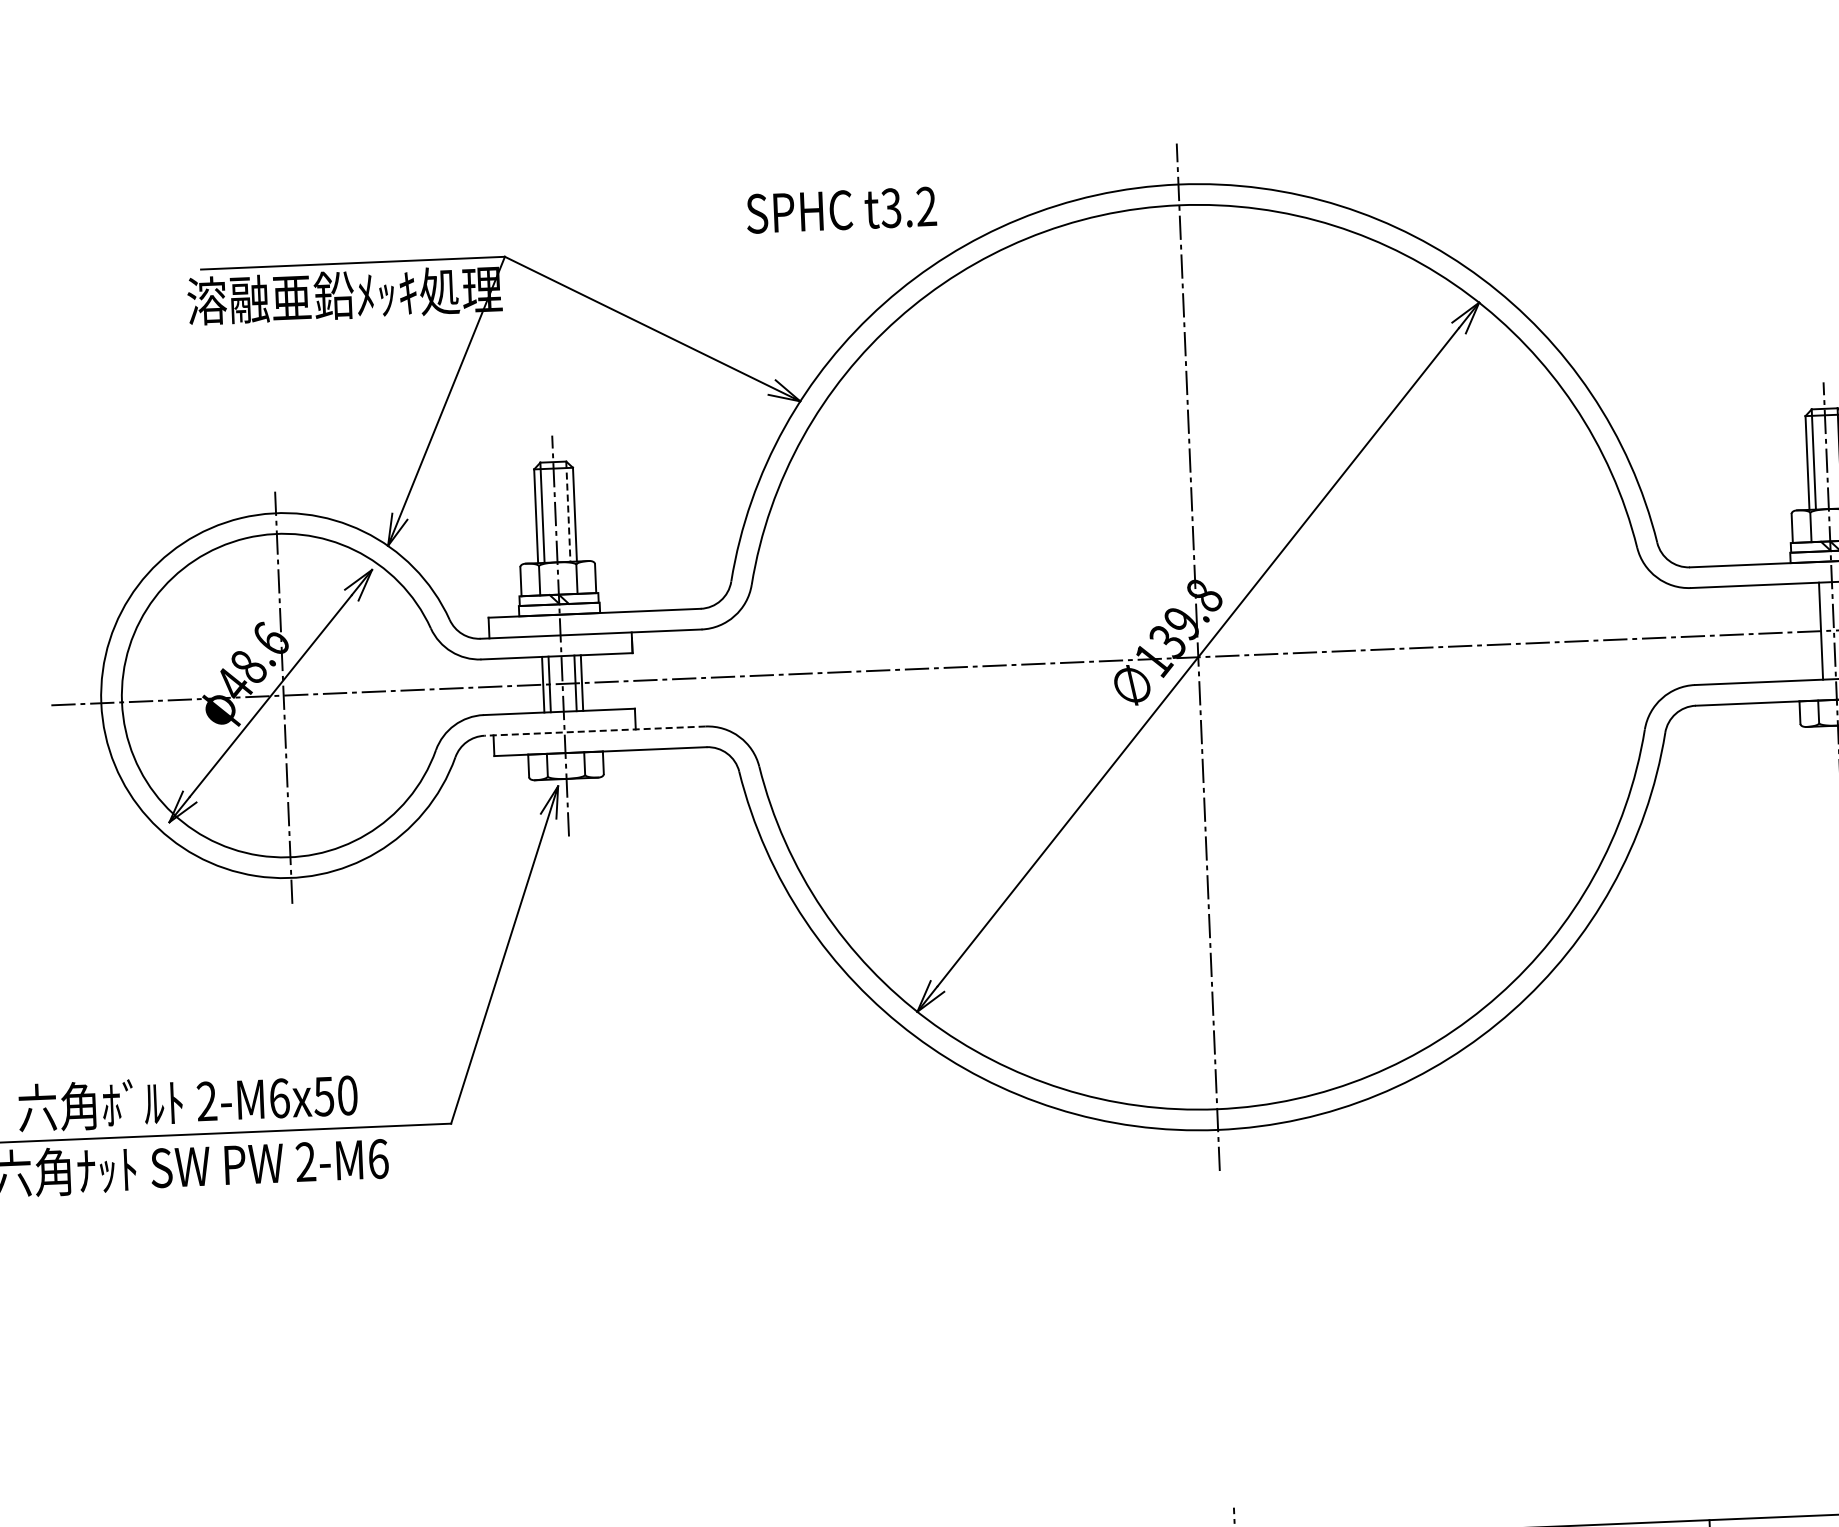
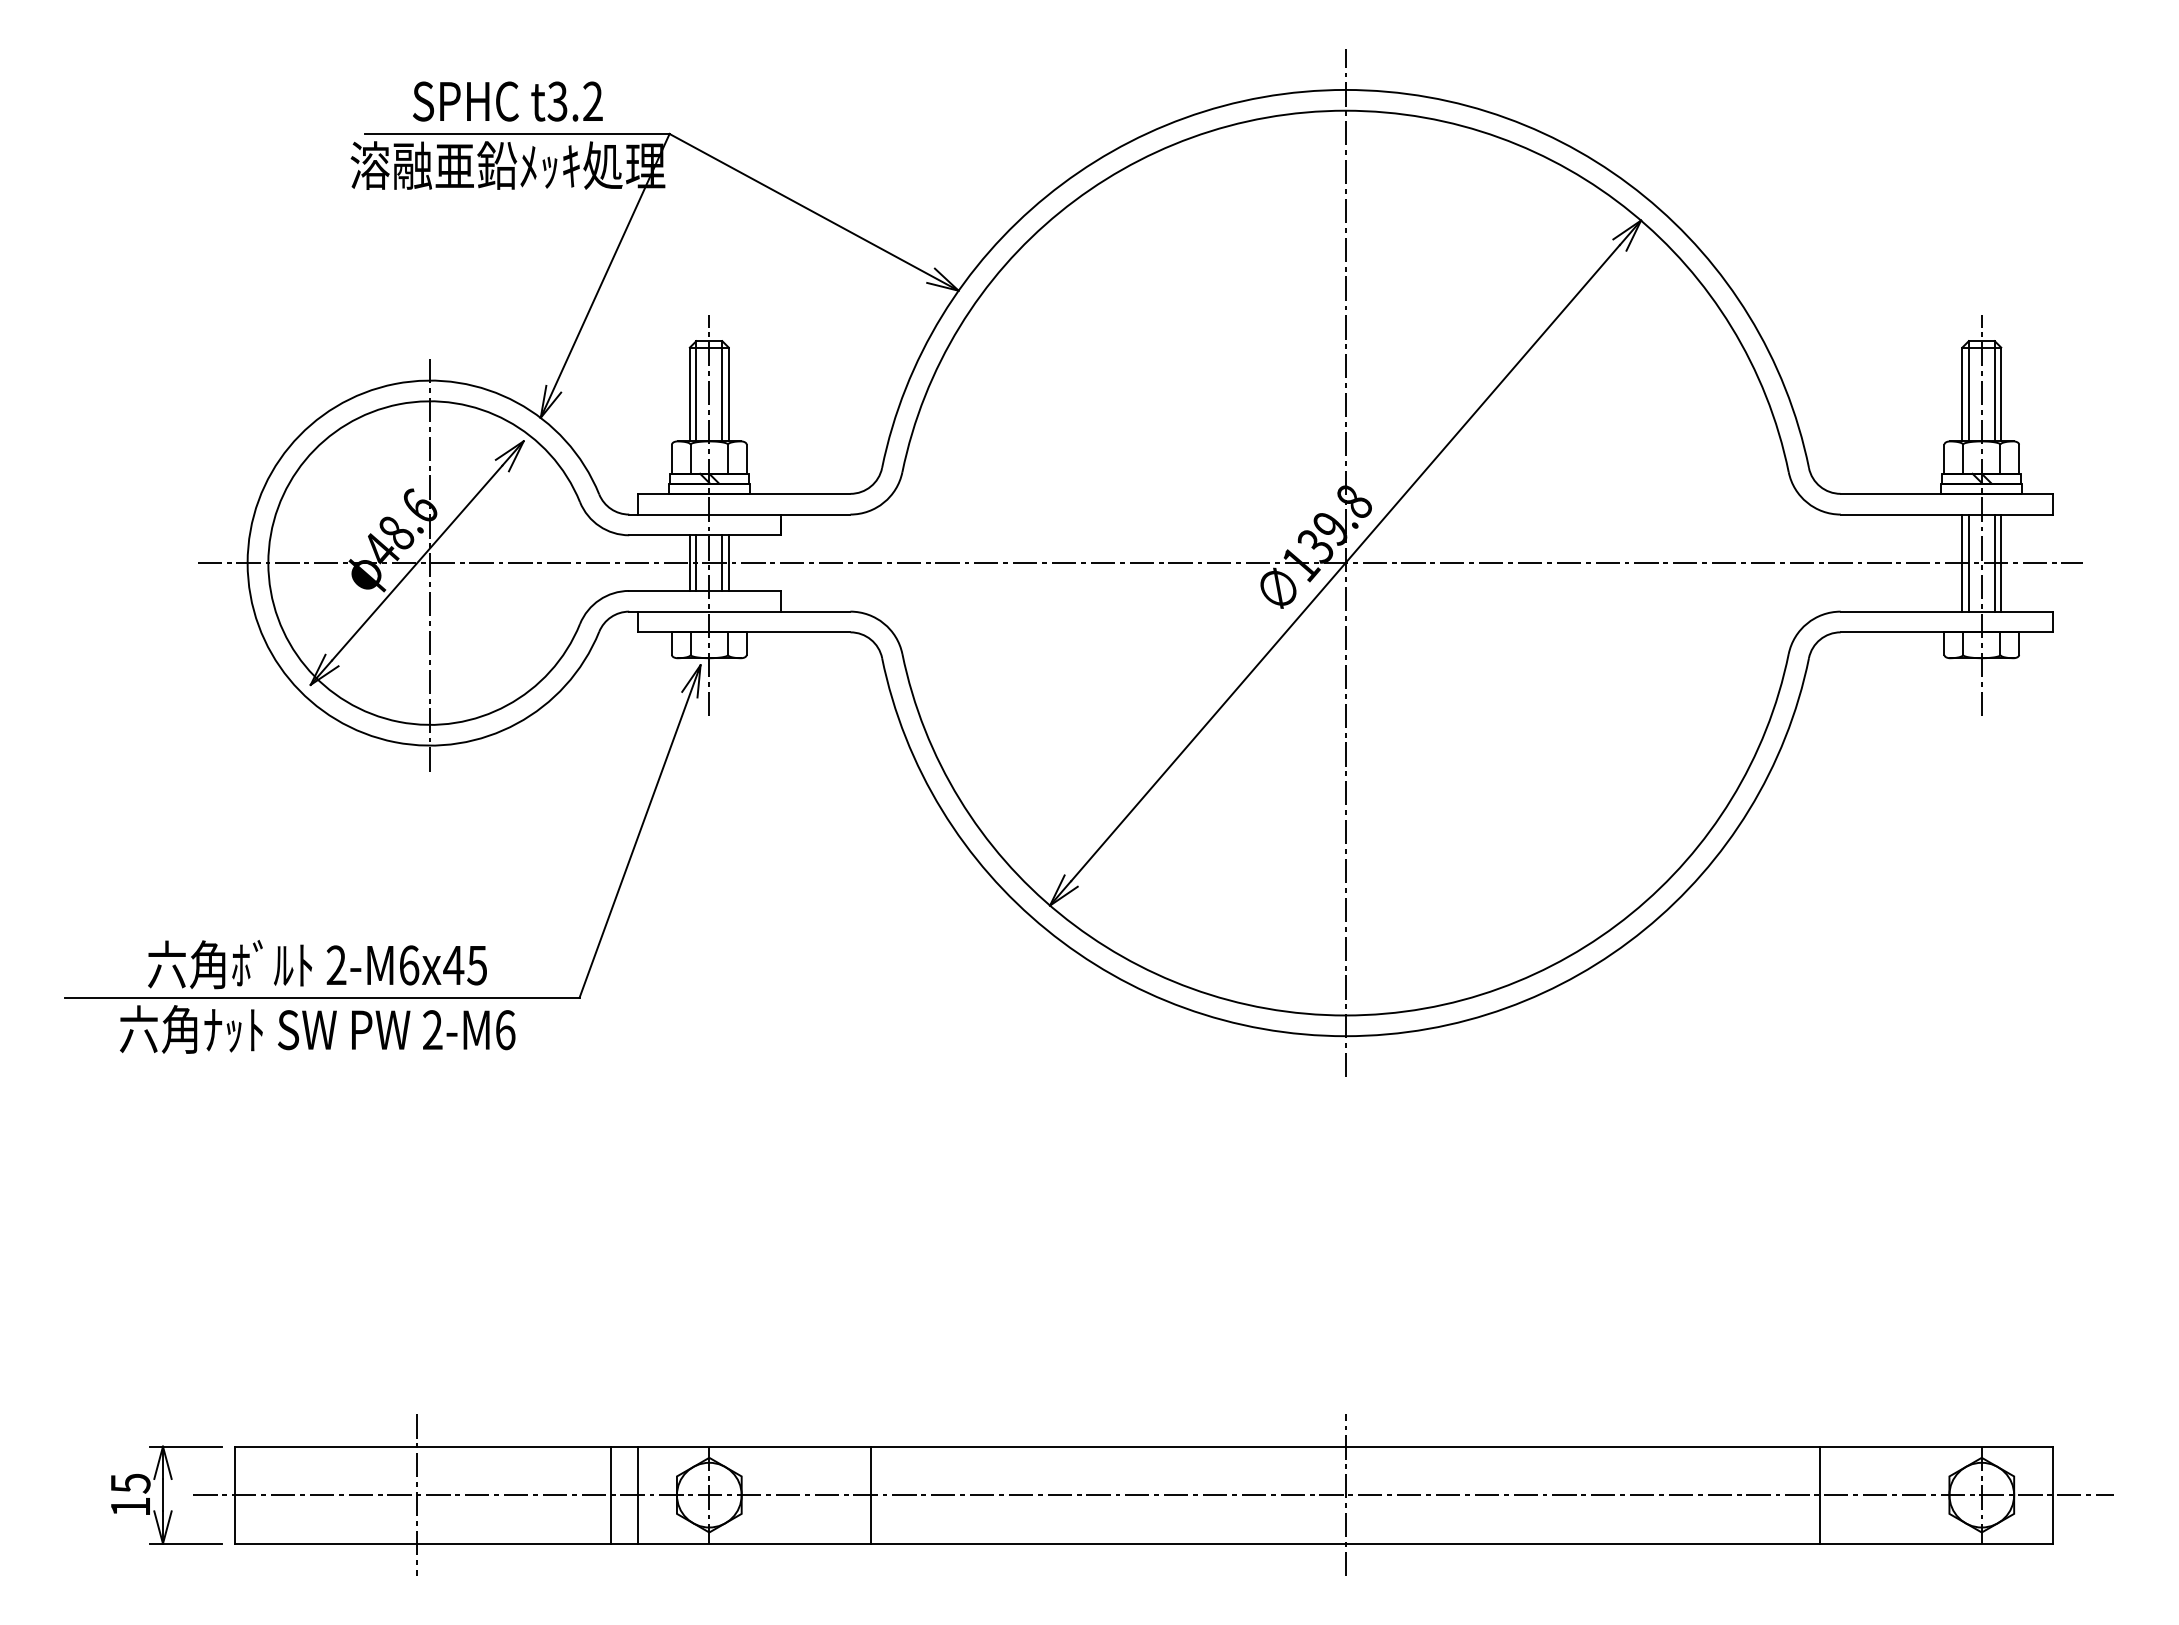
text: (841, 210) -> (507, 101), moved
line: (568, 511) -> (722, 391), dashed -> solid
line: (1814, 630) -> (1962, 562), added
line: (594, 730) -> (739, 611), dashed -> solid
text: (335, 1096) -> (465, 965), 2-M6x50 -> 2-M6x45

